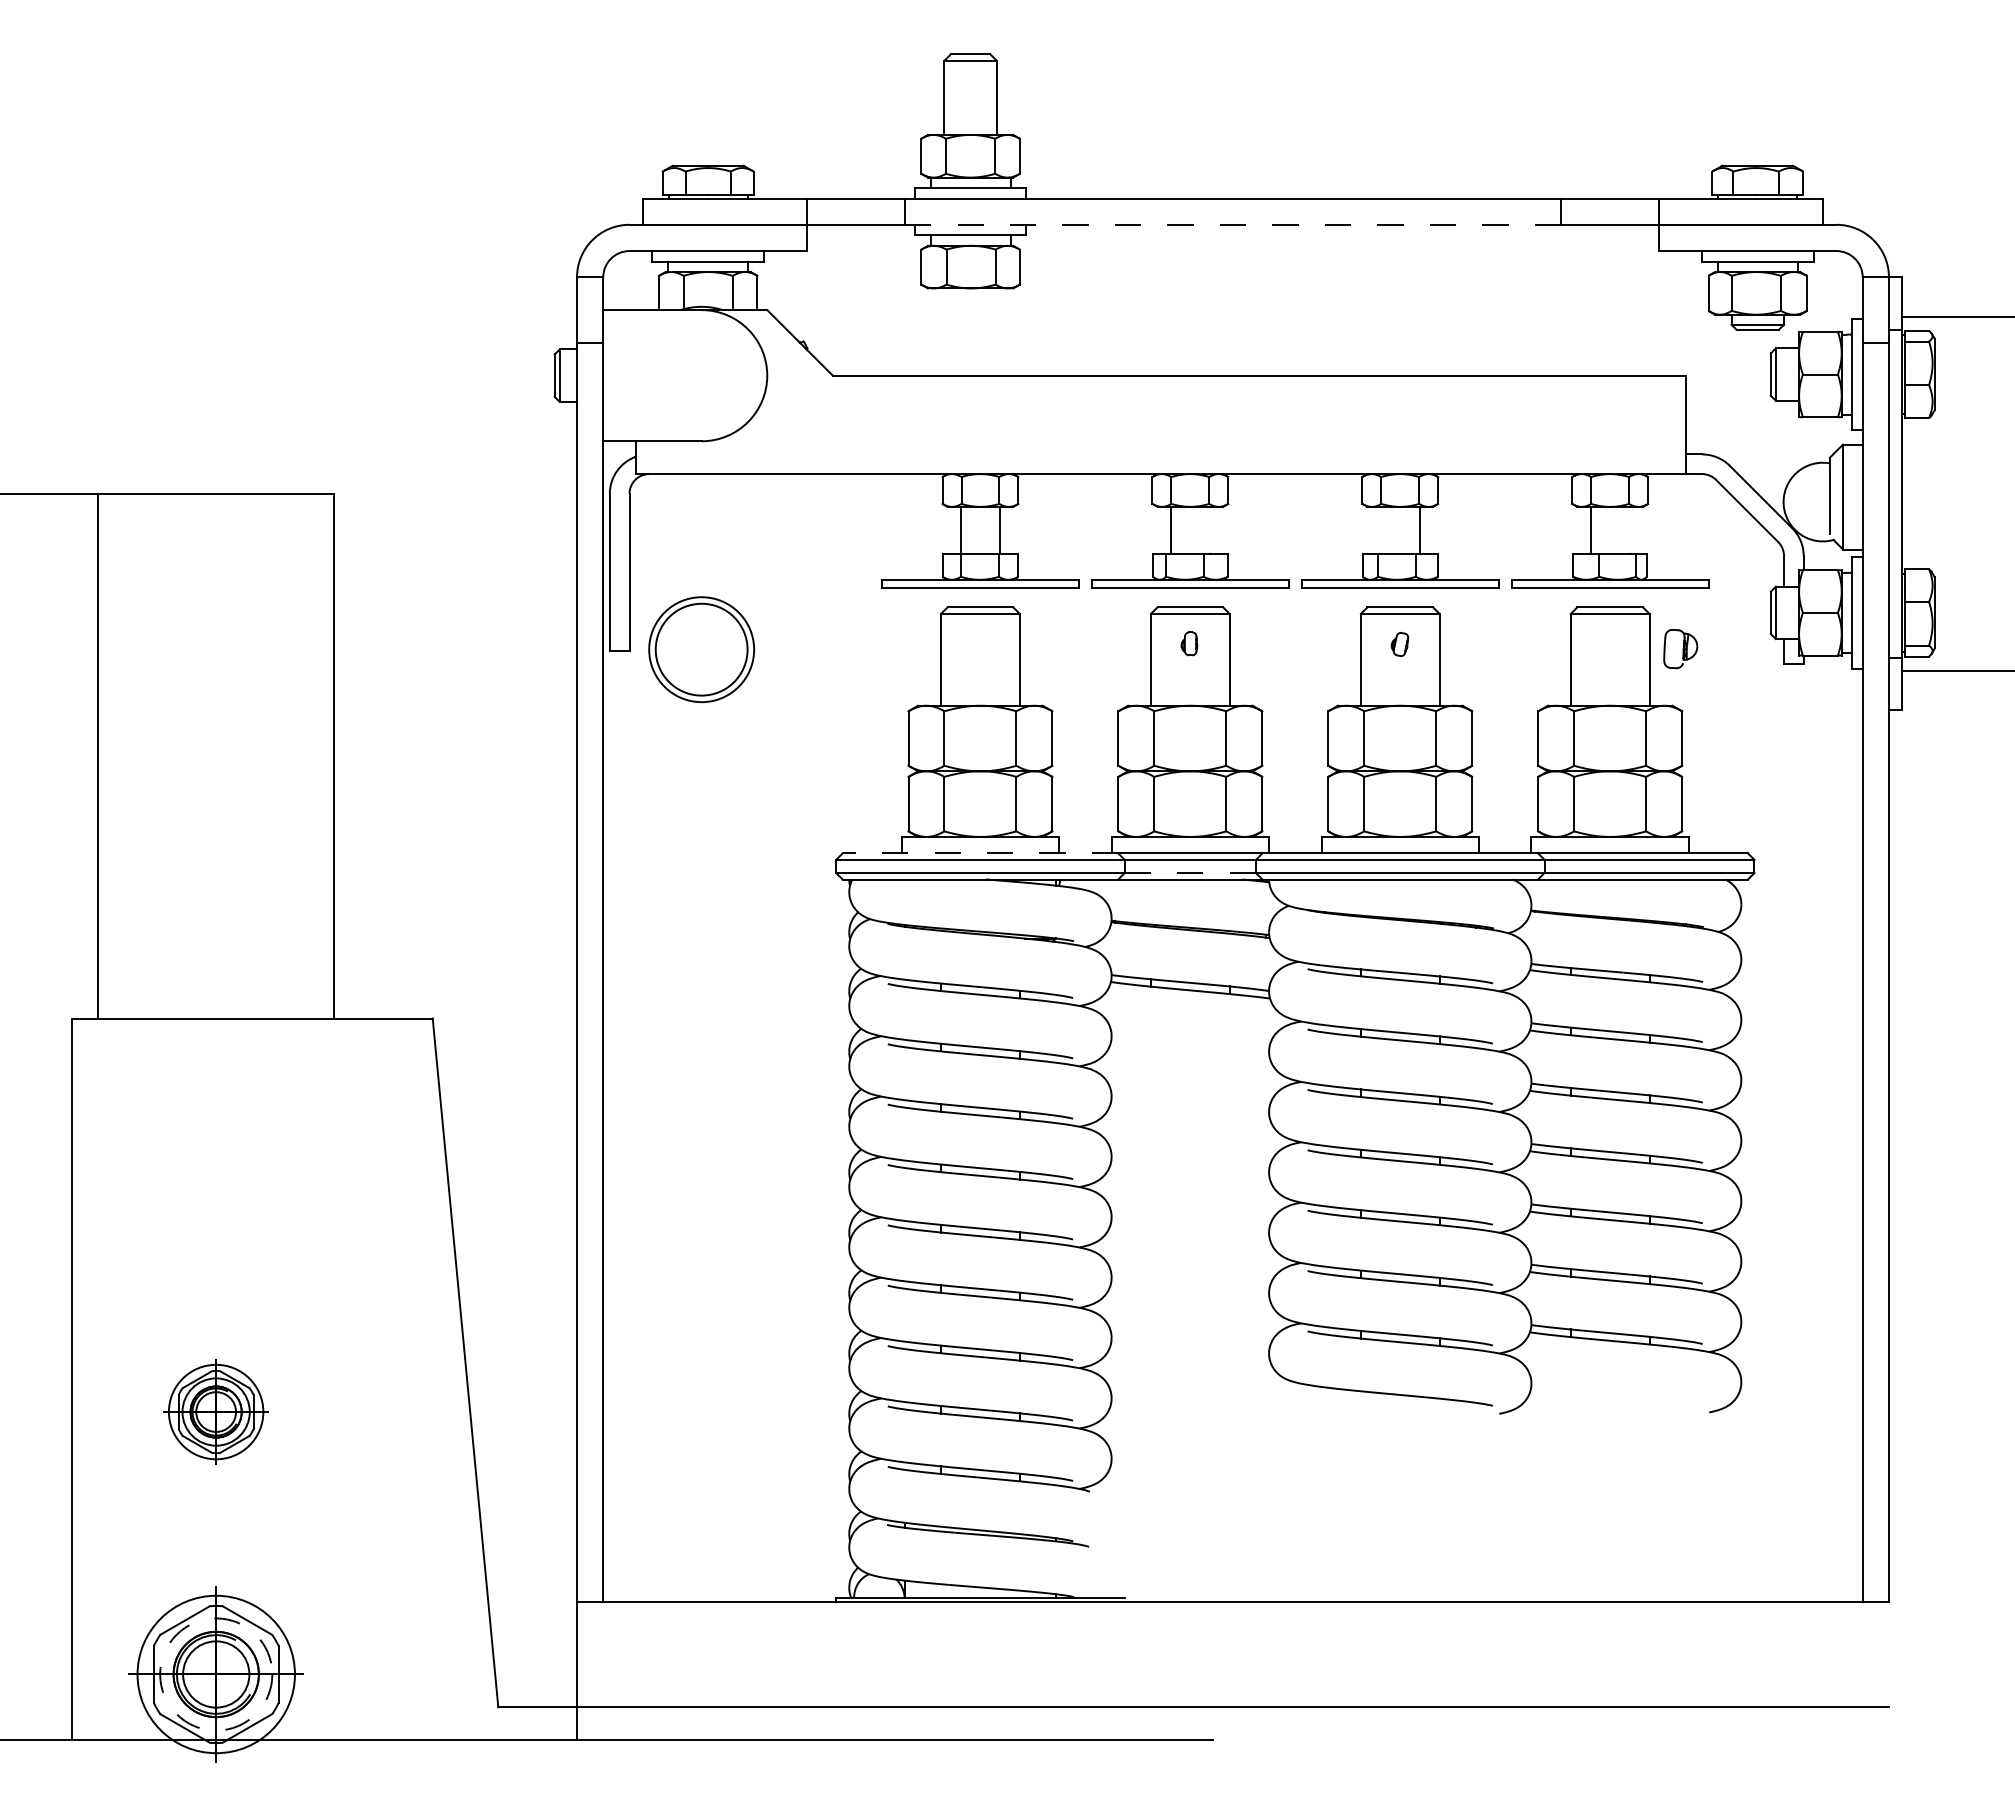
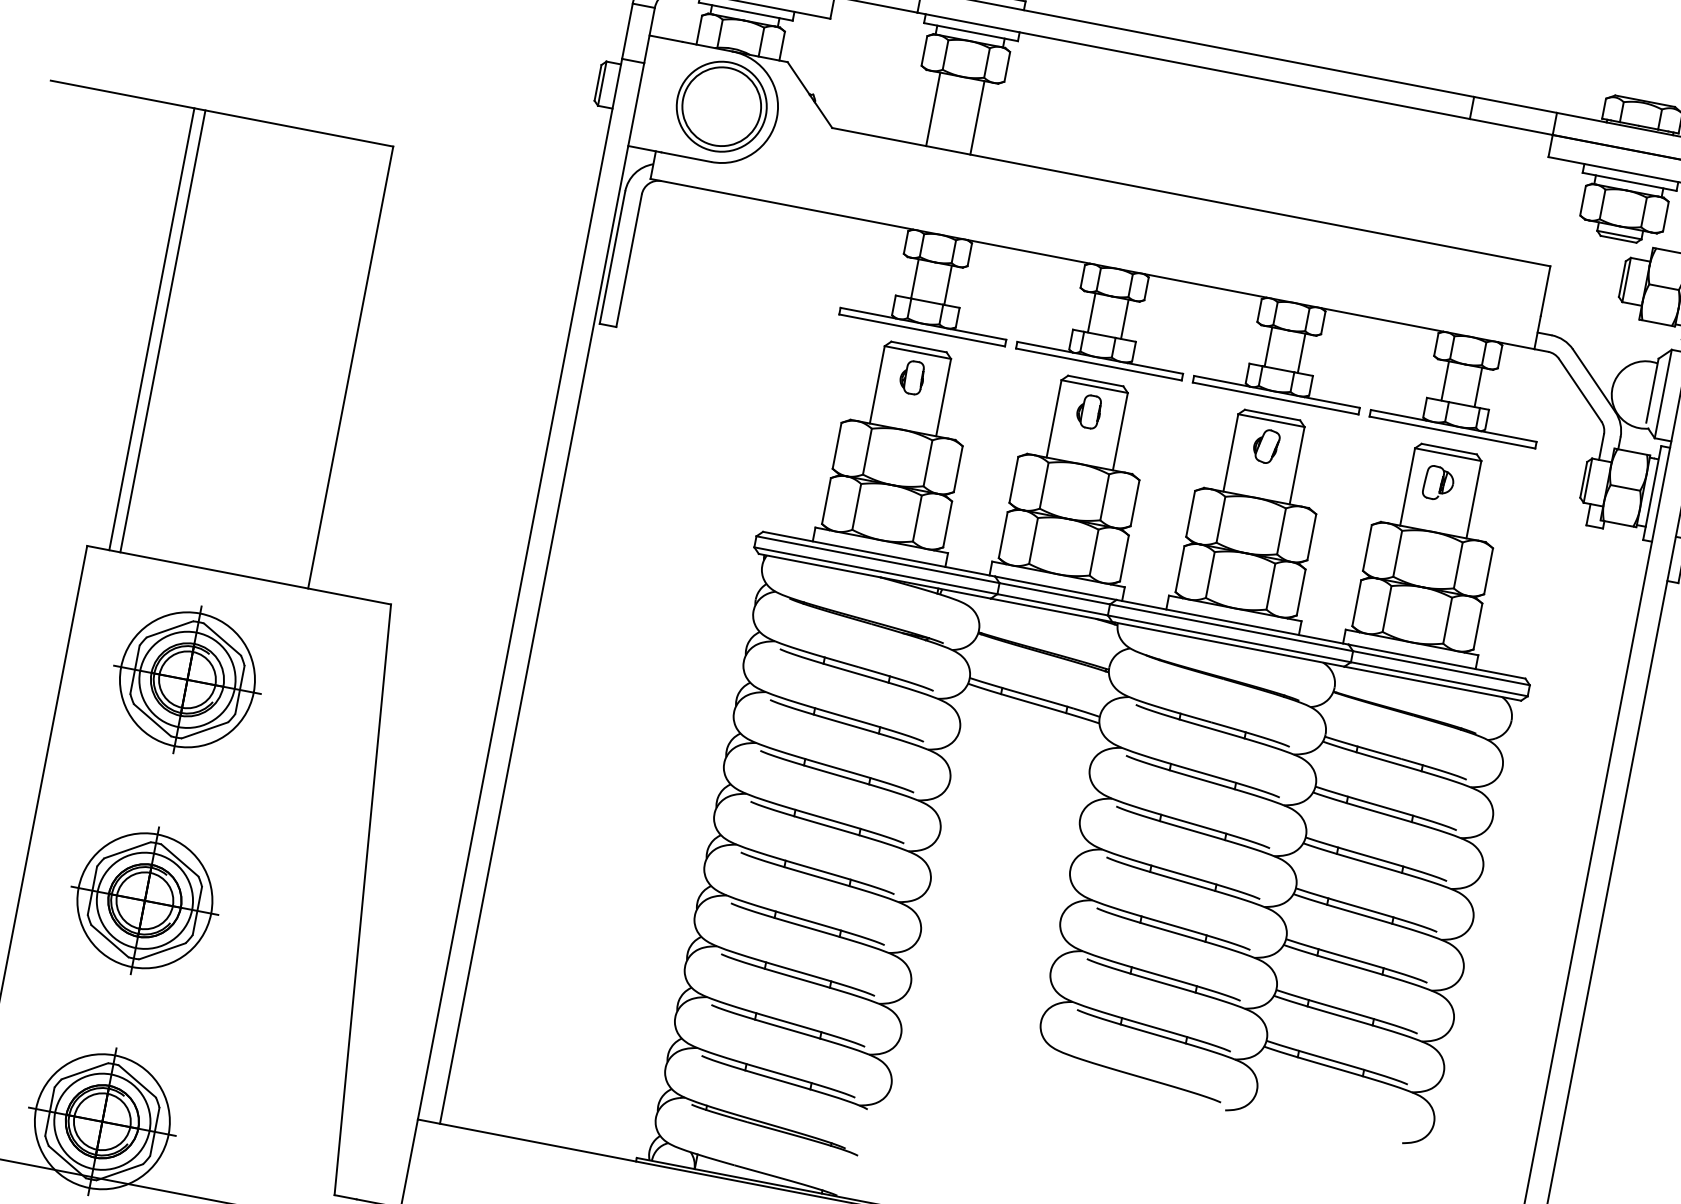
line: (1232, 224) -> (1193, 65), dashed -> solid
line: (944, 331) -> (933, 108), added
line: (996, 331) -> (977, 117), added
line: (1210, 529) -> (1125, 318), added
line: (1380, 529) -> (1268, 346), added
line: (1629, 529) -> (1478, 386), added
part: (979, 643) -> (912, 377), added
part: (1189, 643) -> (1089, 411), size x1.67
part: (1399, 644) -> (1265, 446), size x1.67
part: (701, 649) -> (721, 106), moved
part: (1680, 649) -> (1438, 483), moved
line: (111, 755) -> (163, 330), added
line: (980, 853) -> (879, 554), dashed -> solid
line: (1190, 873) -> (1052, 605), dashed -> solid
part: (215, 1149) -> (186, 679), added
part: (215, 1411) -> (144, 900), size x1.67
circle: (216, 1674) -> (102, 1121), dashed -> solid

